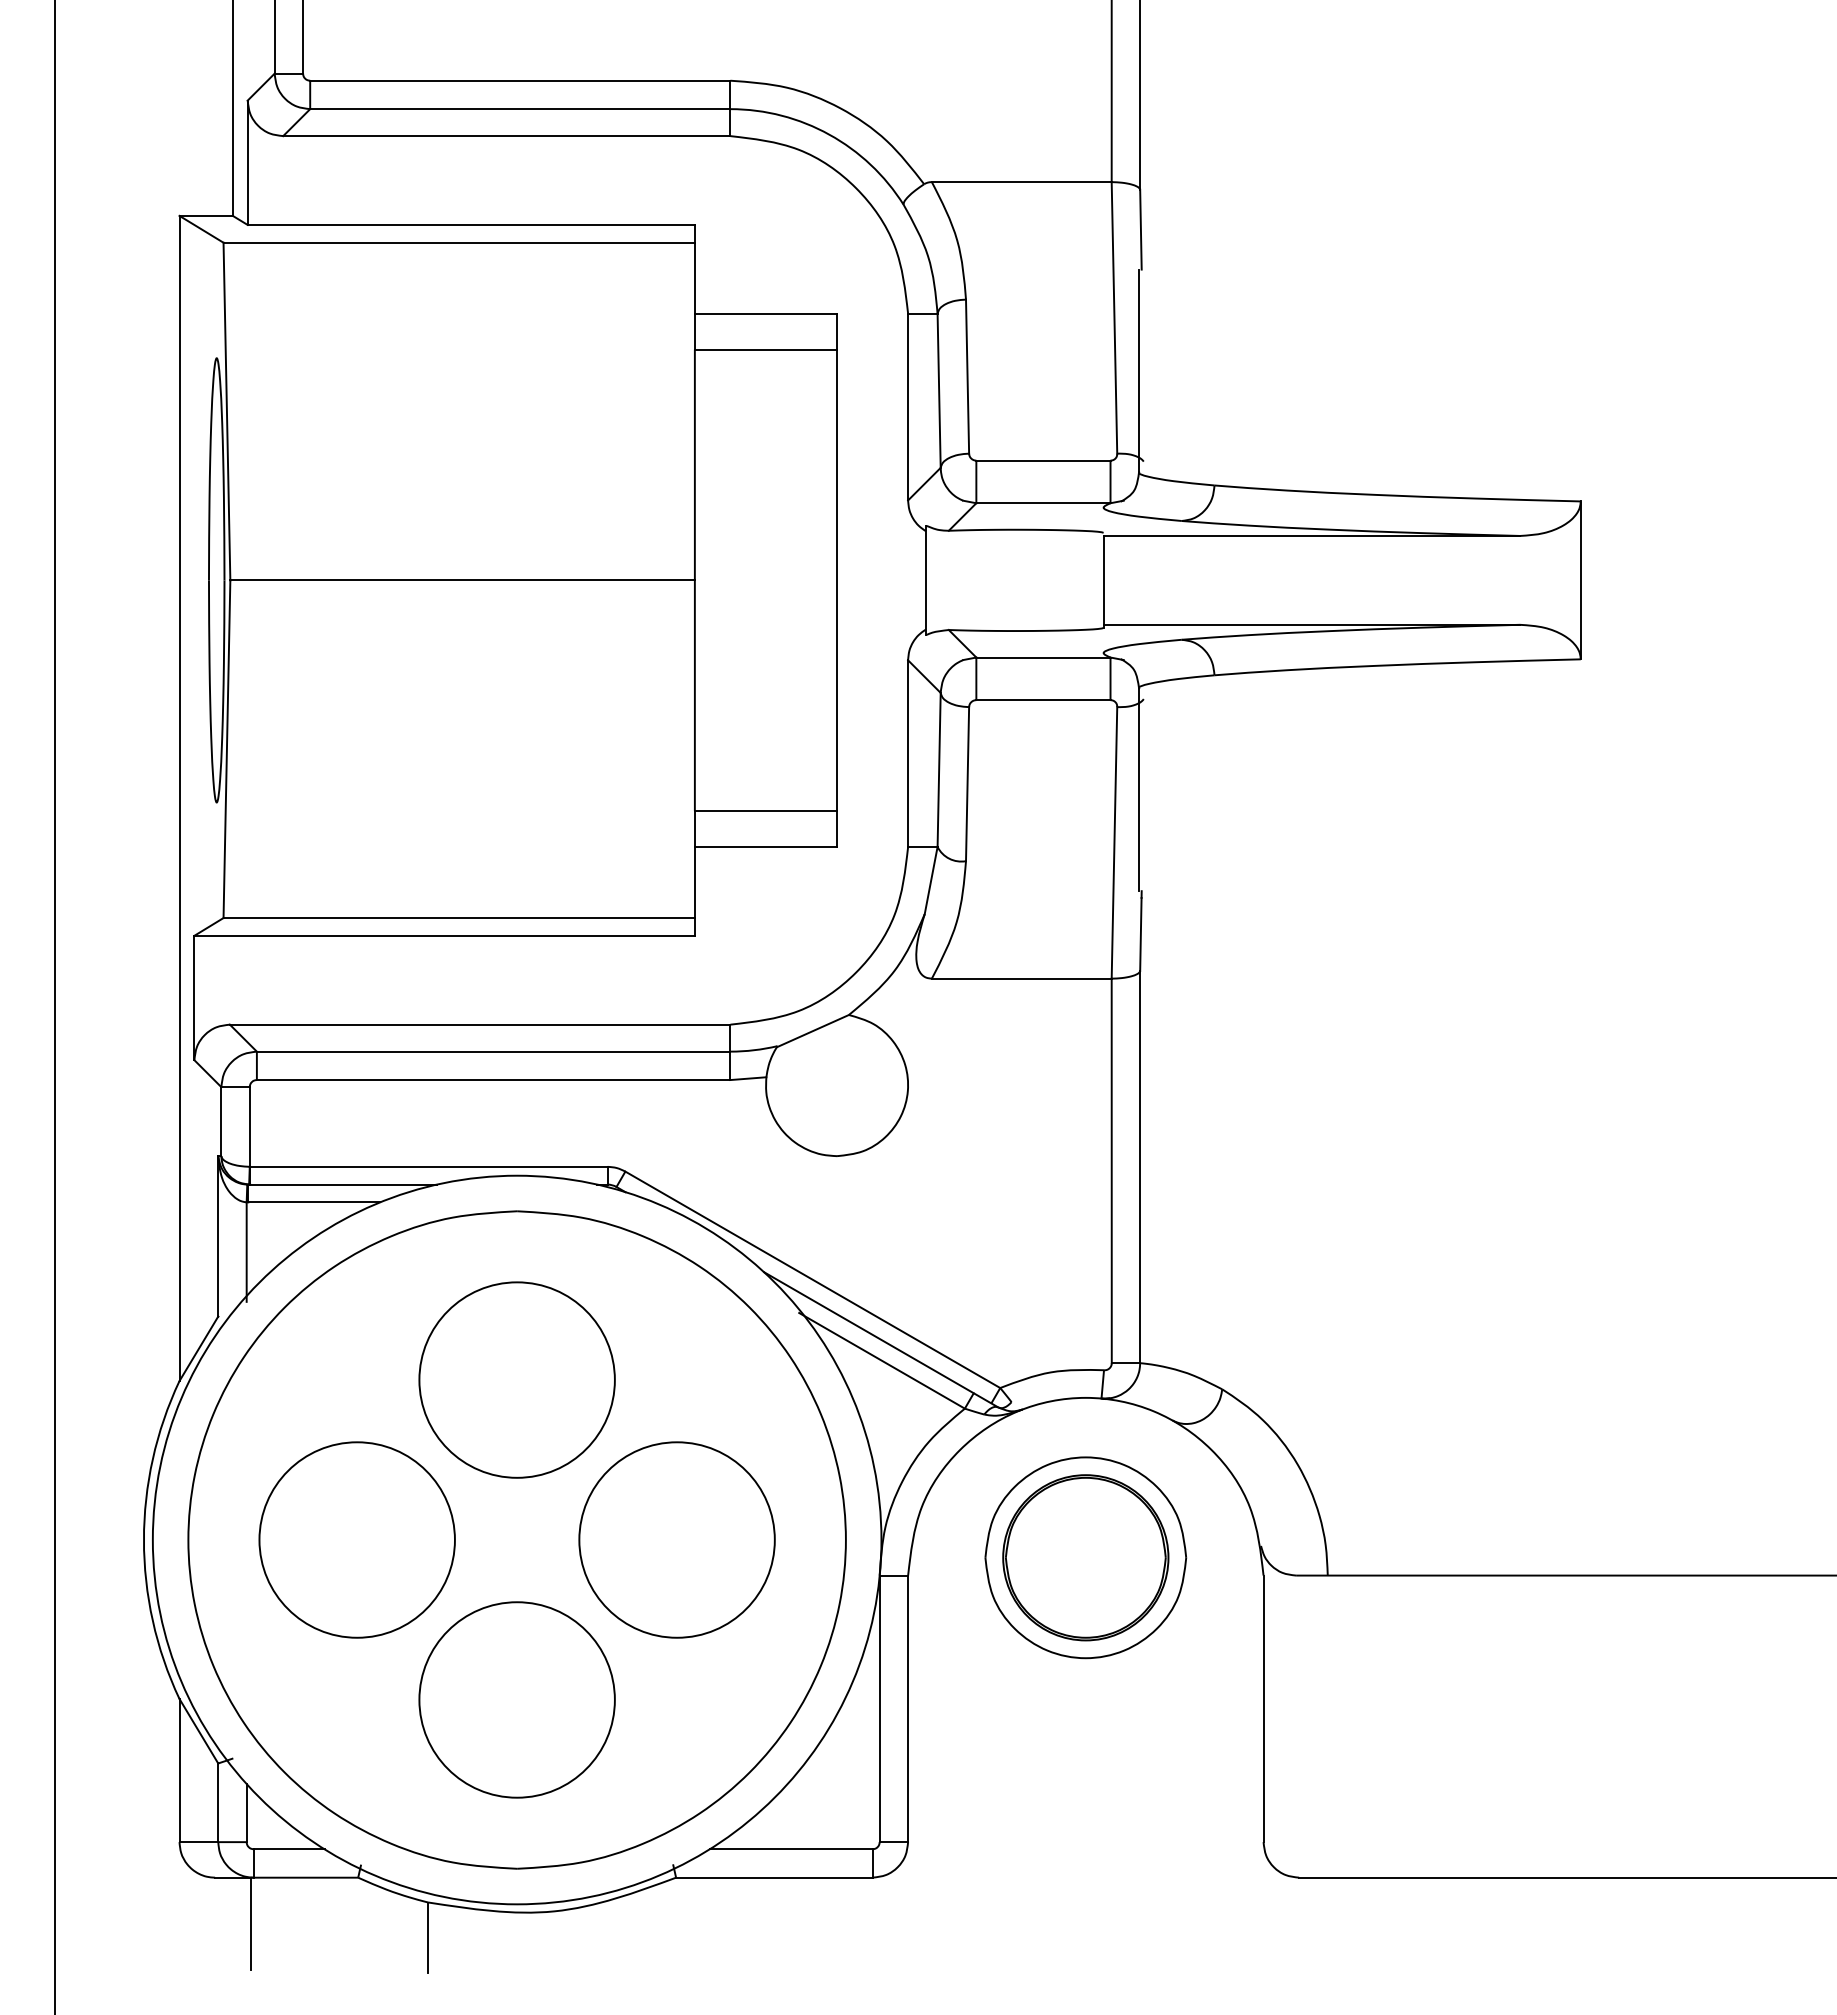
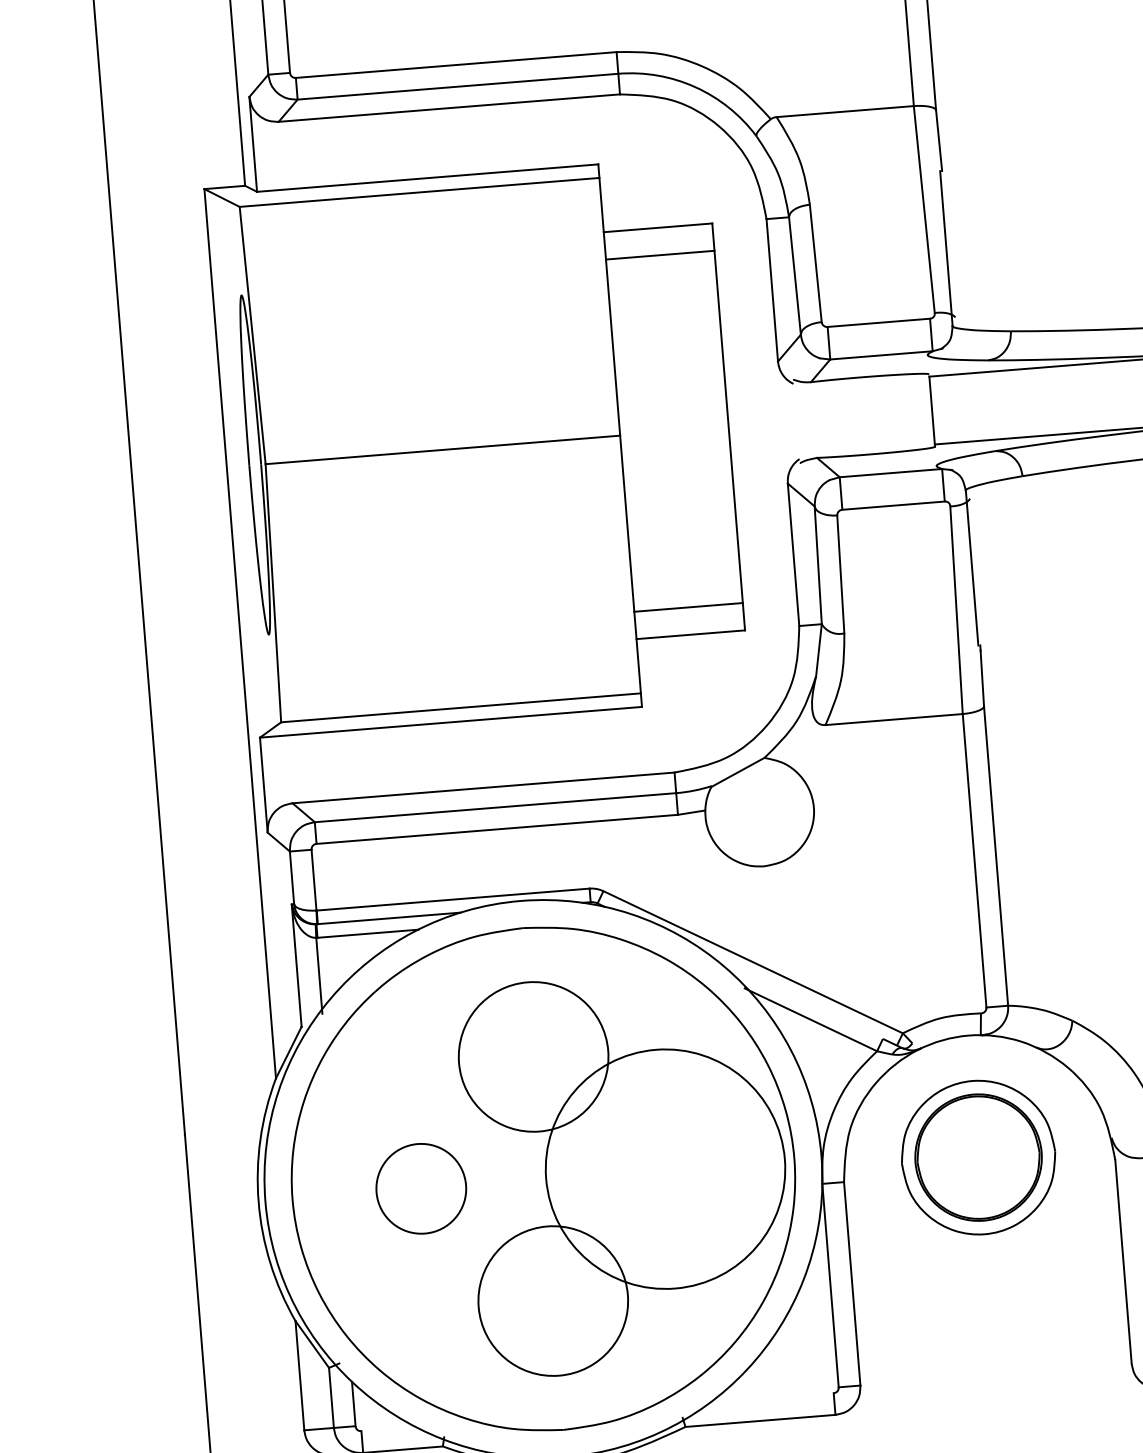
line: (925, 580) -> (796, 421), removed
line: (868, 1332) -> (798, 999), removed
circle: (356, 1539) -> (420, 1188), size x0.6
circle: (676, 1539) -> (665, 1168), size x1.6
line: (288, 1849) -> (387, 1429), removed
line: (790, 1849) -> (771, 1398), removed

